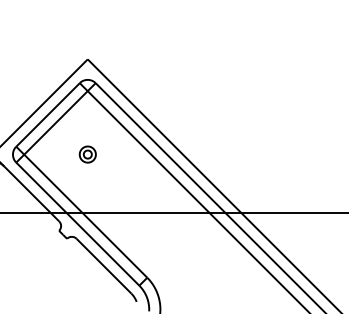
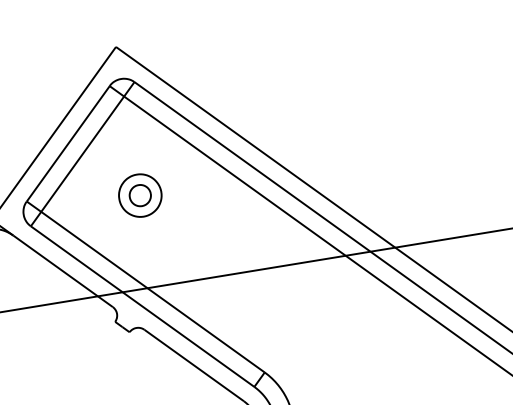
part: (87, 154) -> (139, 195), size x1.67

